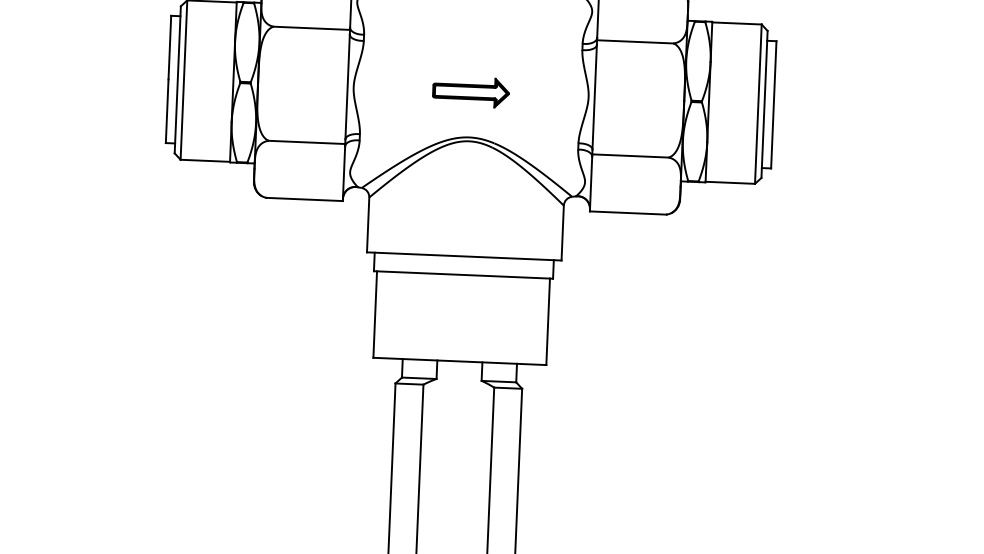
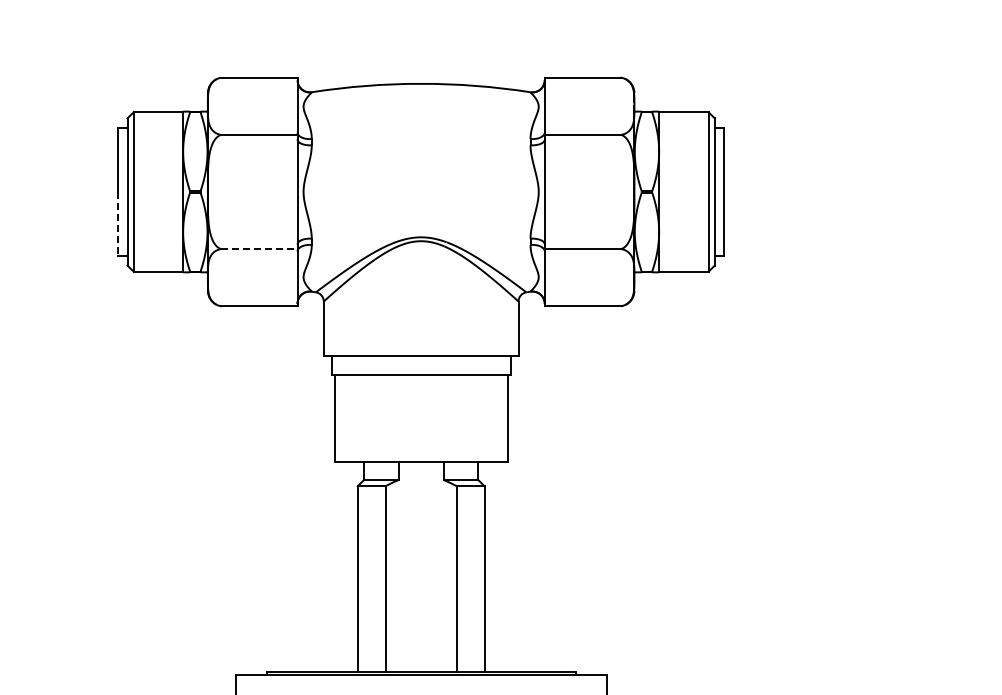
part: (470, 91) -> (420, 191), removed
line: (167, 110) -> (118, 223), solid -> dashed
line: (307, 142) -> (259, 249), solid -> dashed

